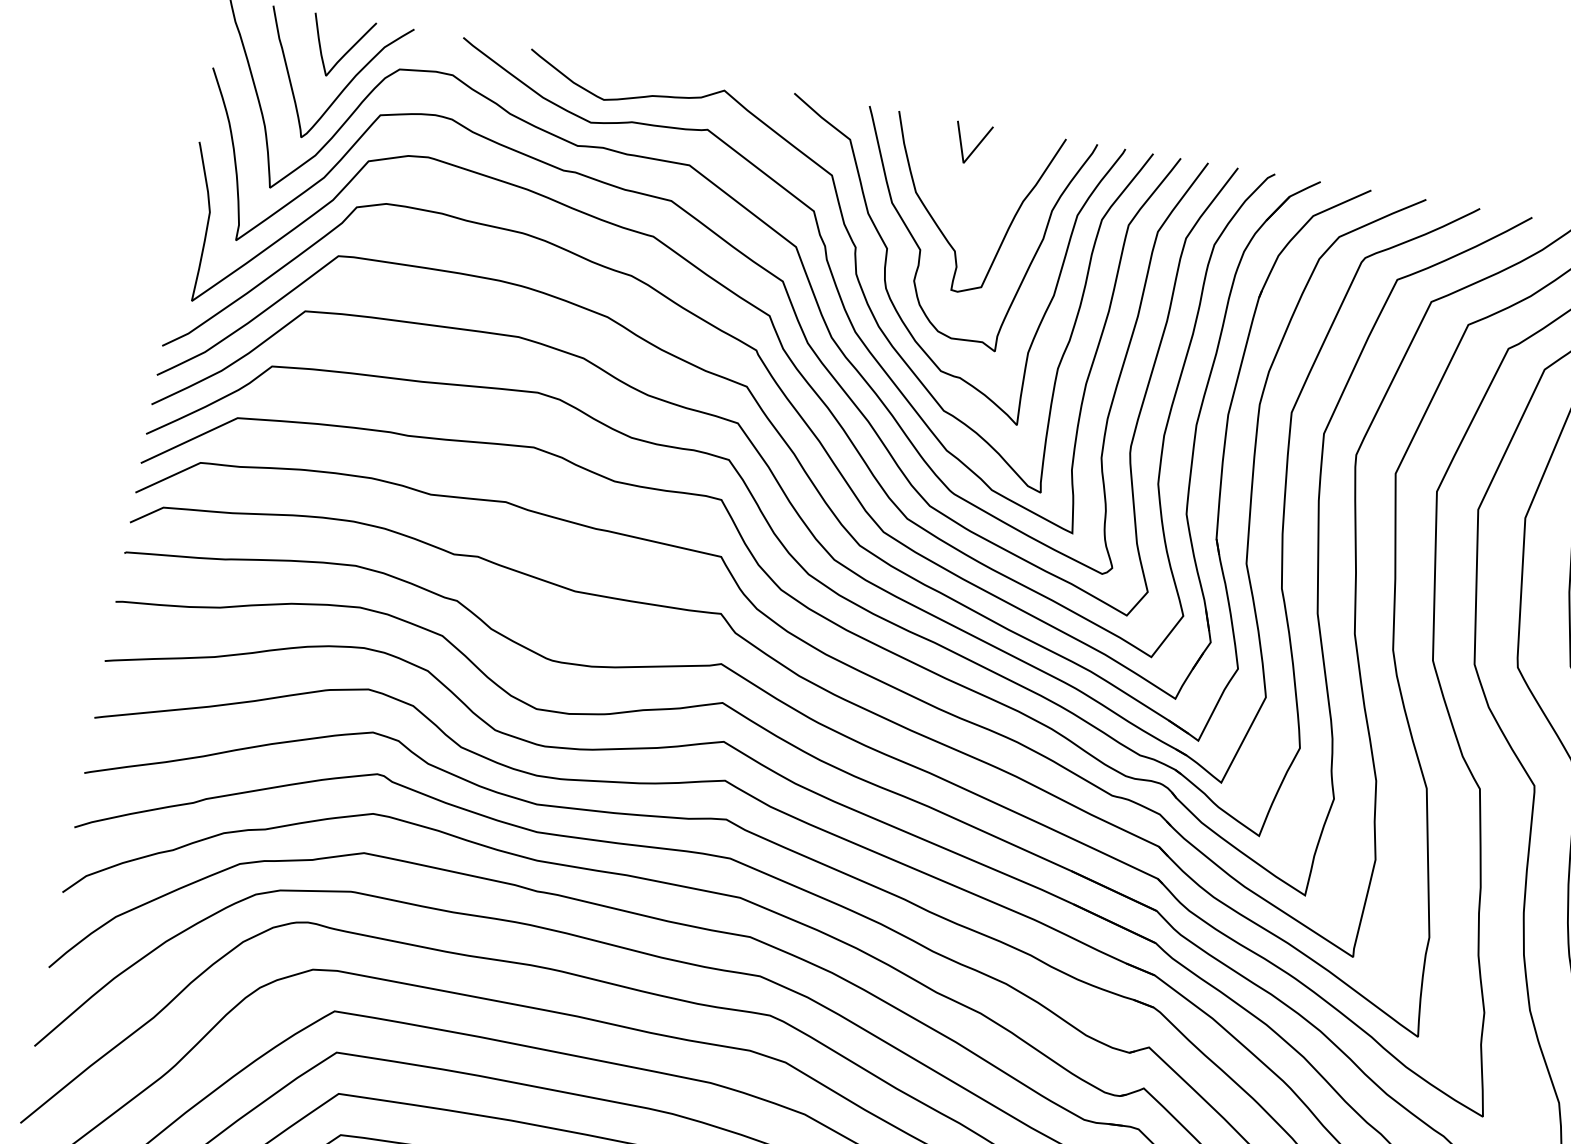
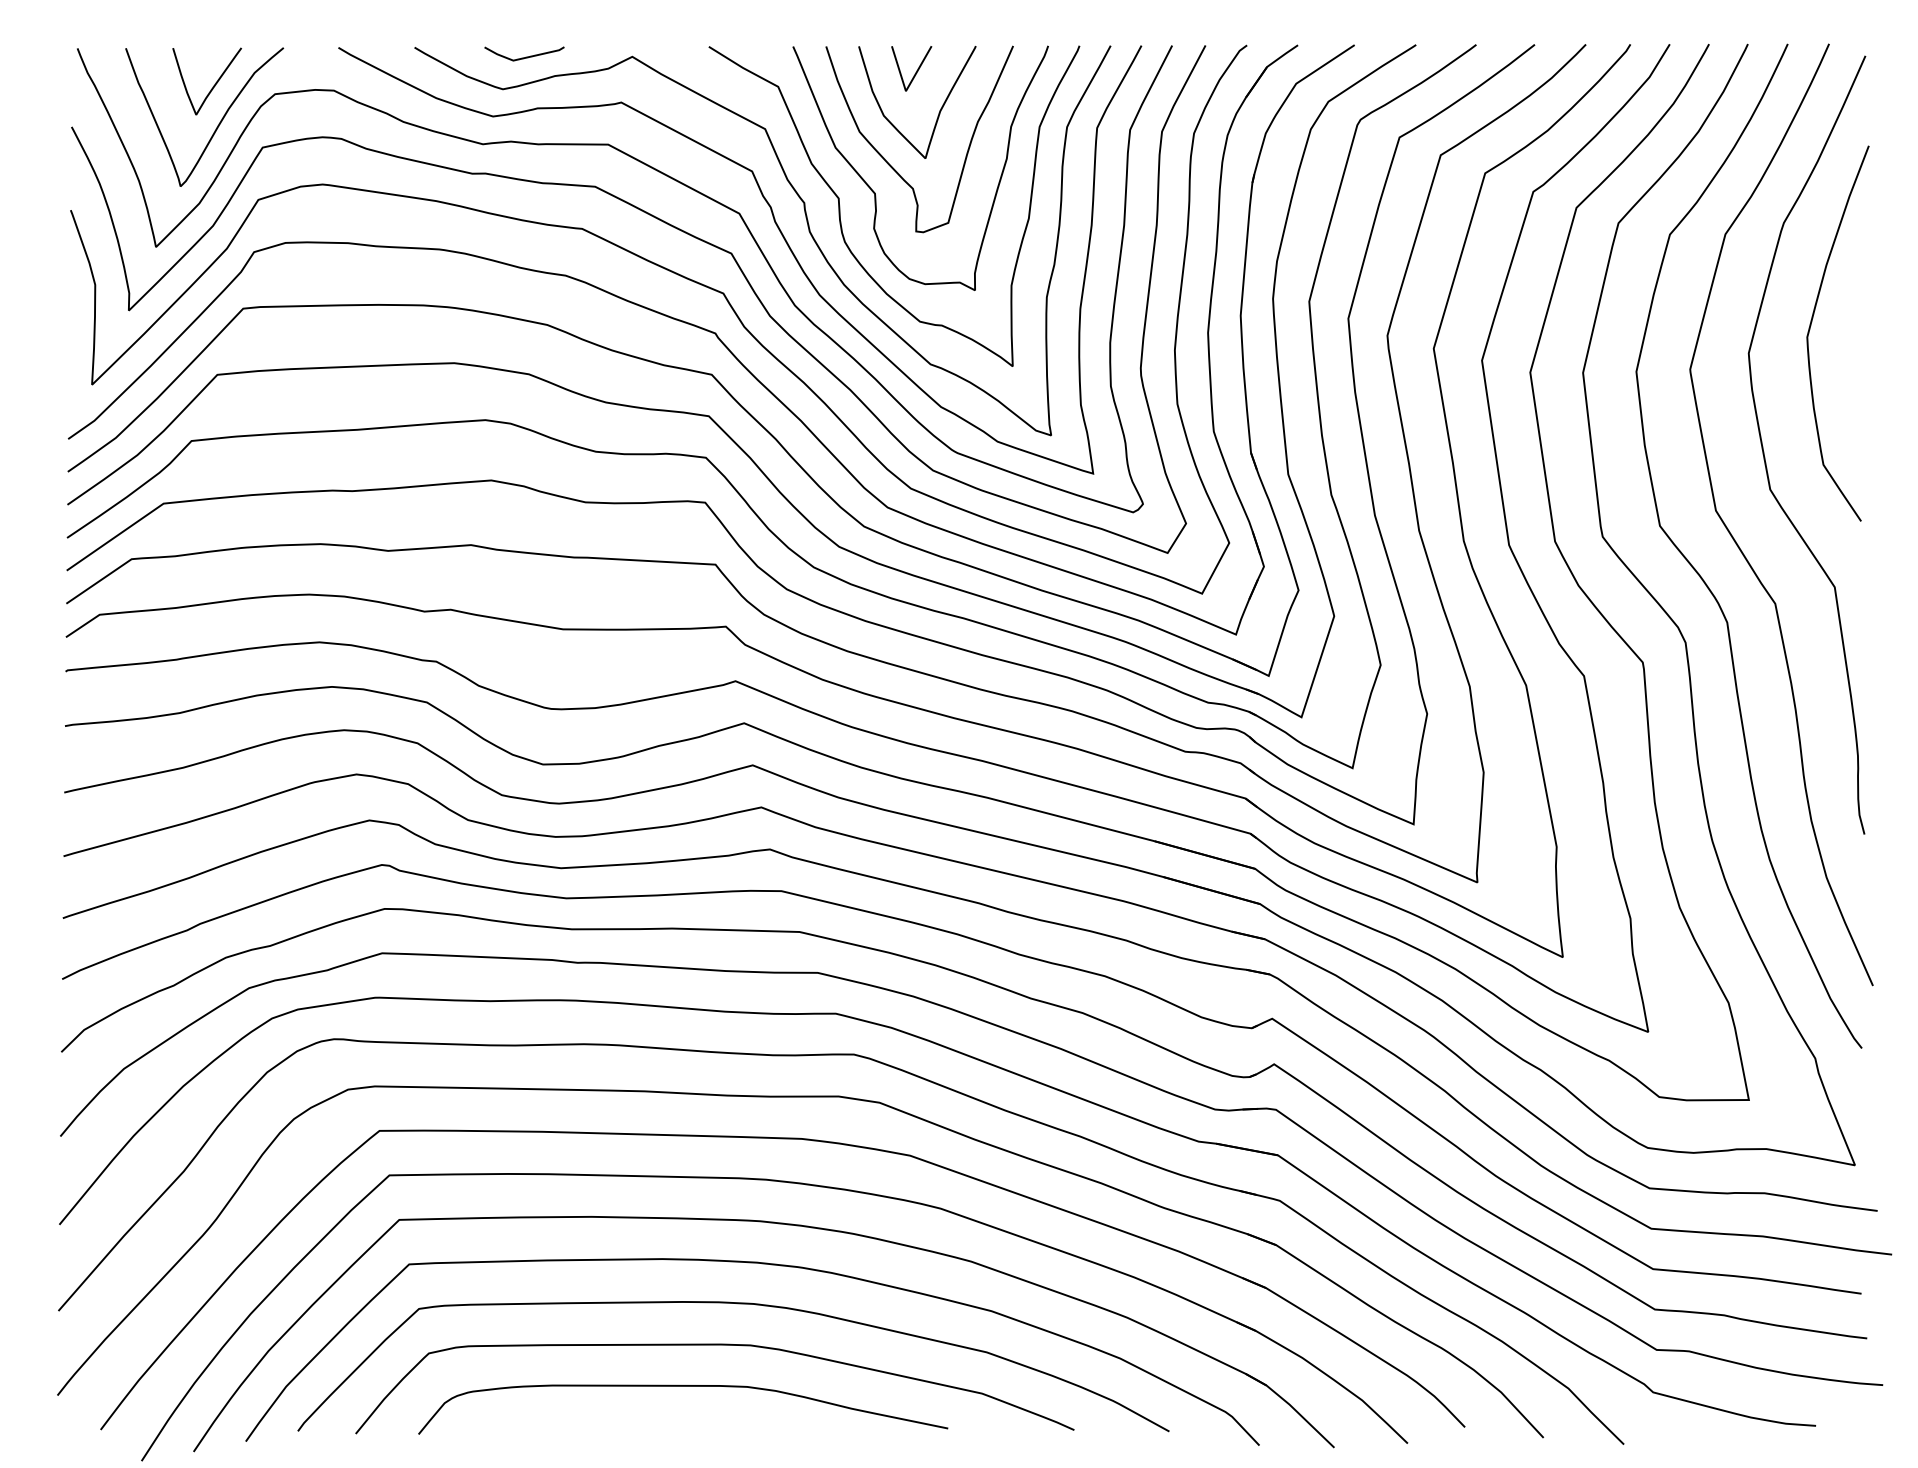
line: (629, 74) -> (526, 56), added
curve: (989, 187) -> (938, 112), added

